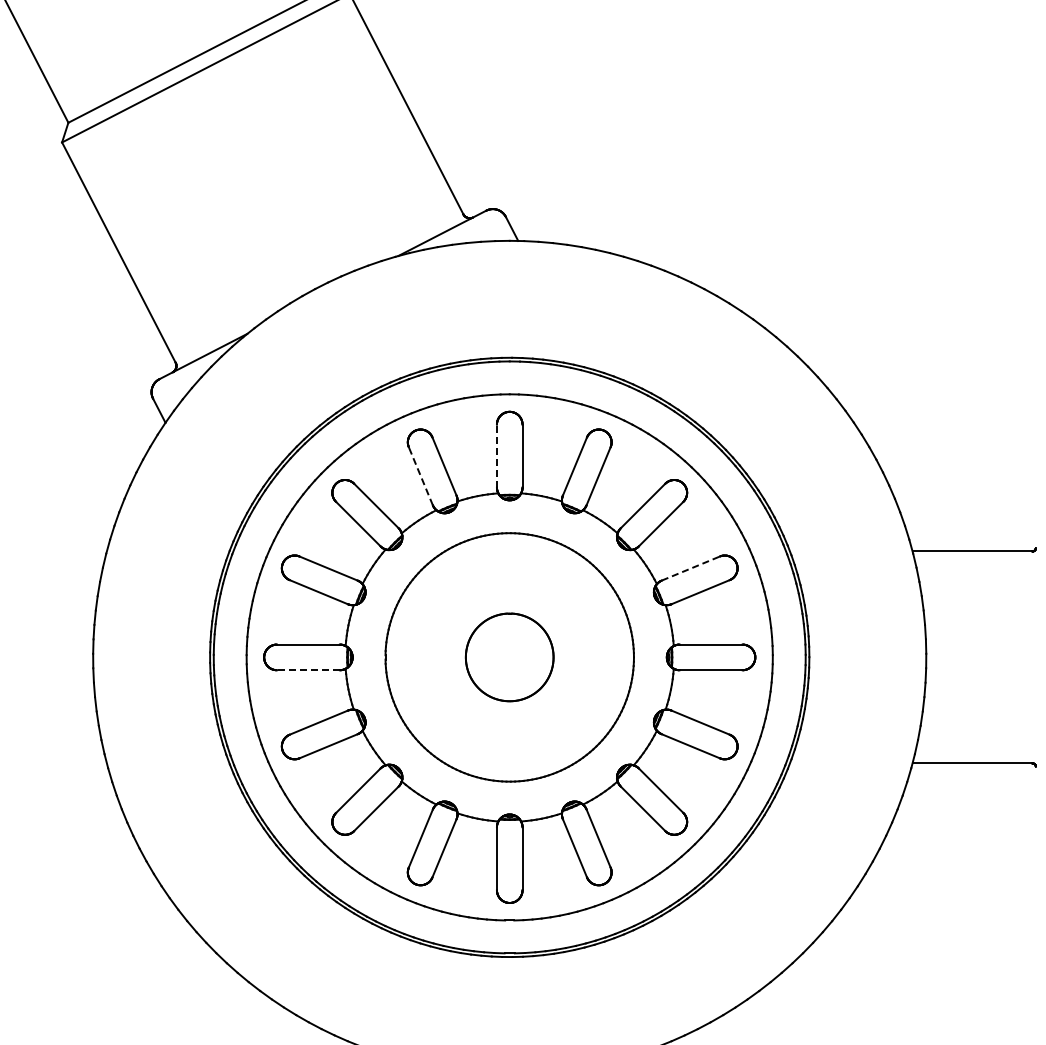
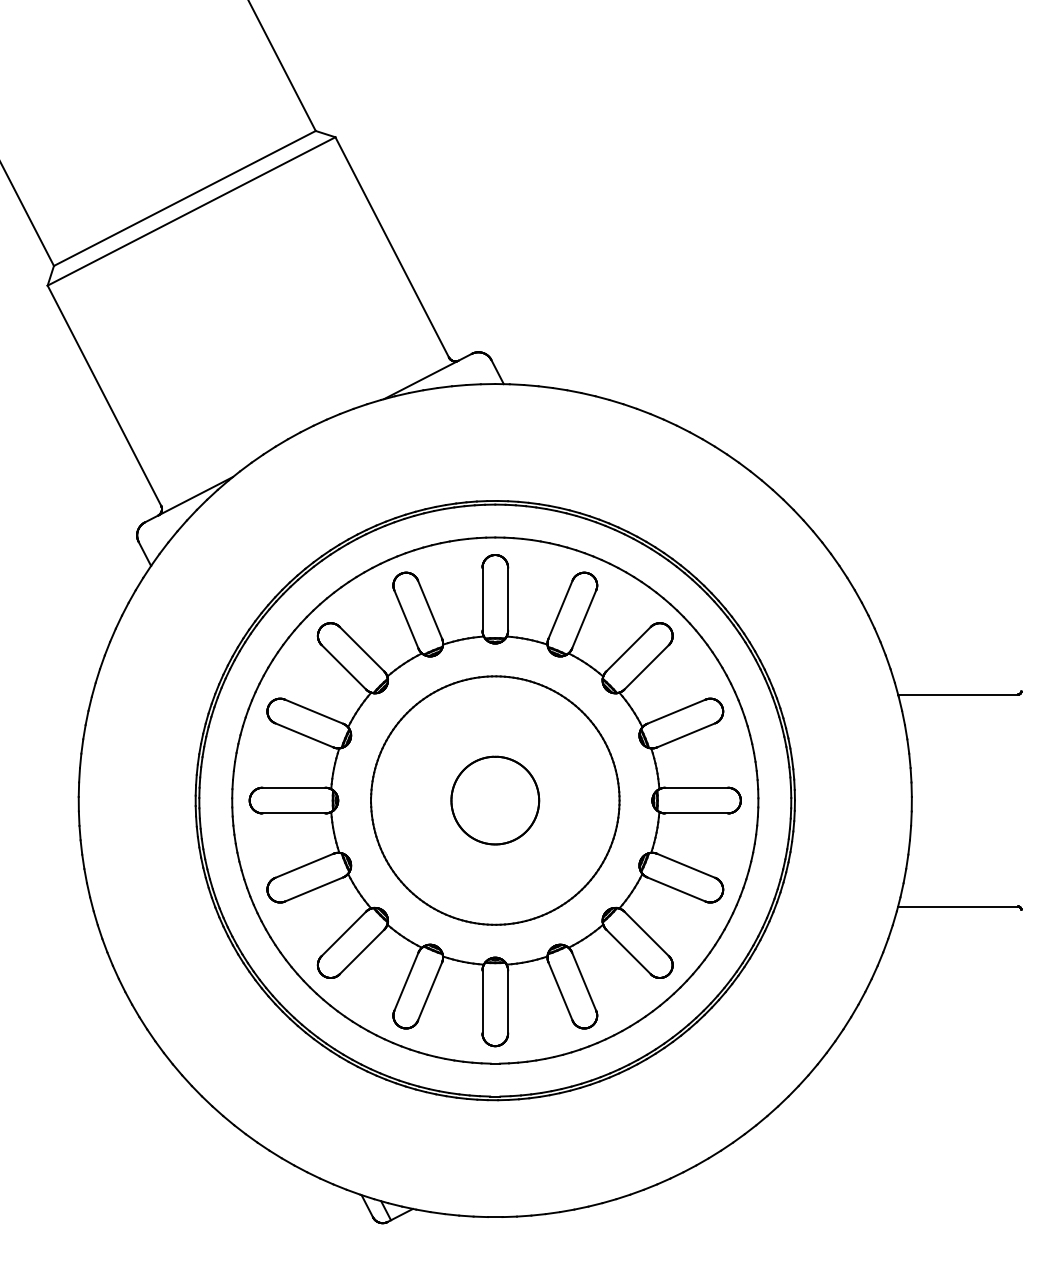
line: (496, 455) -> (482, 598), dashed -> solid
line: (420, 476) -> (406, 619), dashed -> solid
line: (690, 568) -> (676, 711), dashed -> solid
line: (307, 670) -> (293, 813), dashed -> solid

